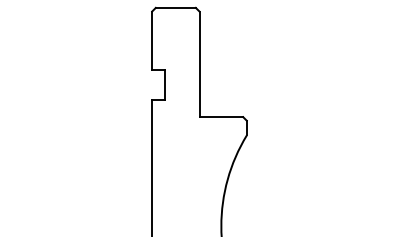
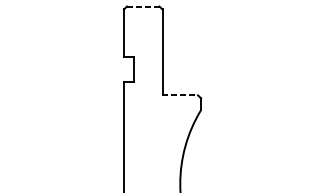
line: (176, 7) -> (143, 6), solid -> dashed
line: (221, 117) -> (180, 95), solid -> dashed

